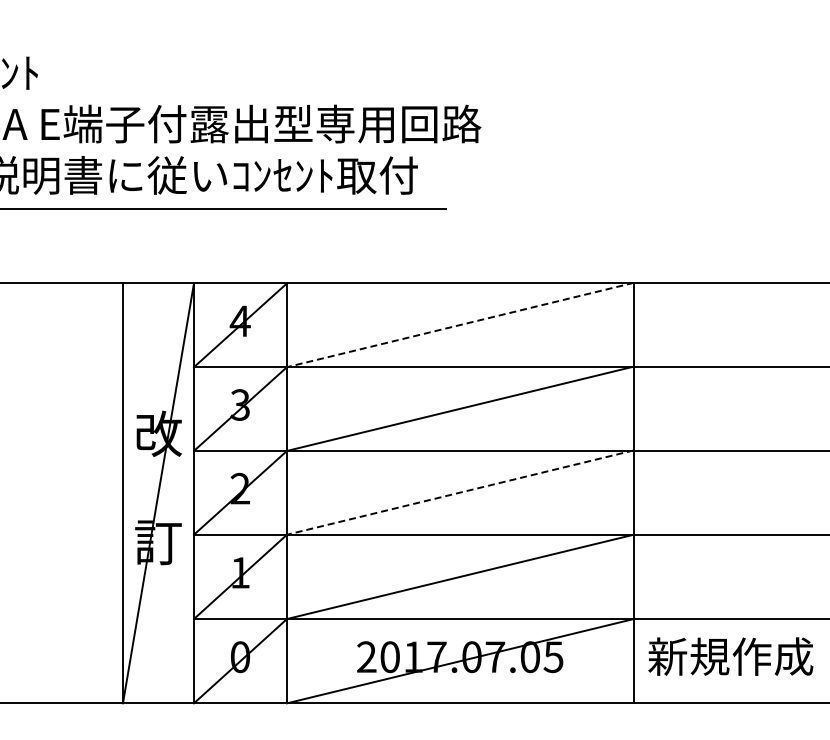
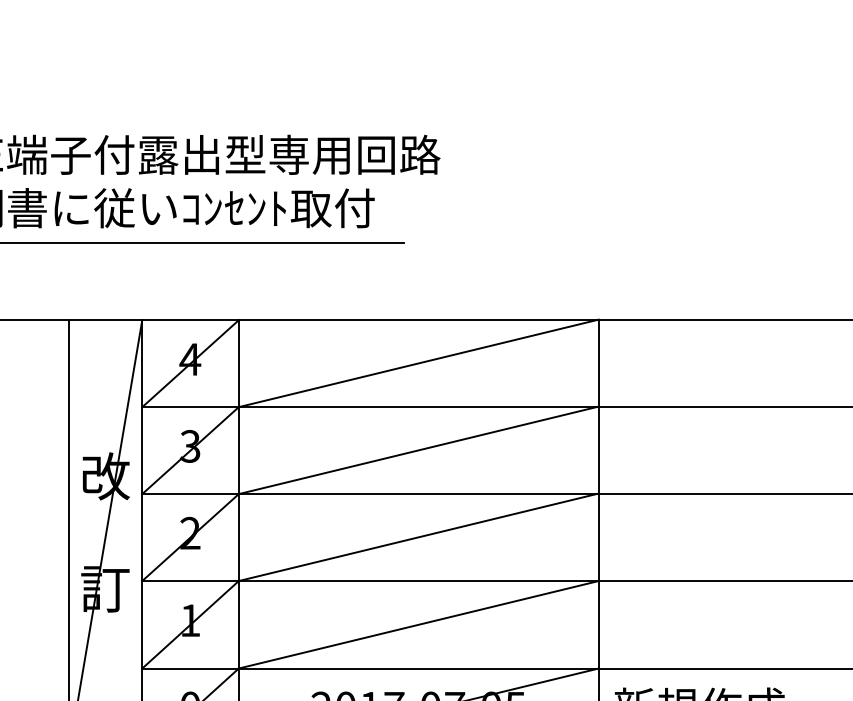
line: (459, 325) -> (417, 363), dashed -> solid
line: (459, 492) -> (417, 537), dashed -> solid

